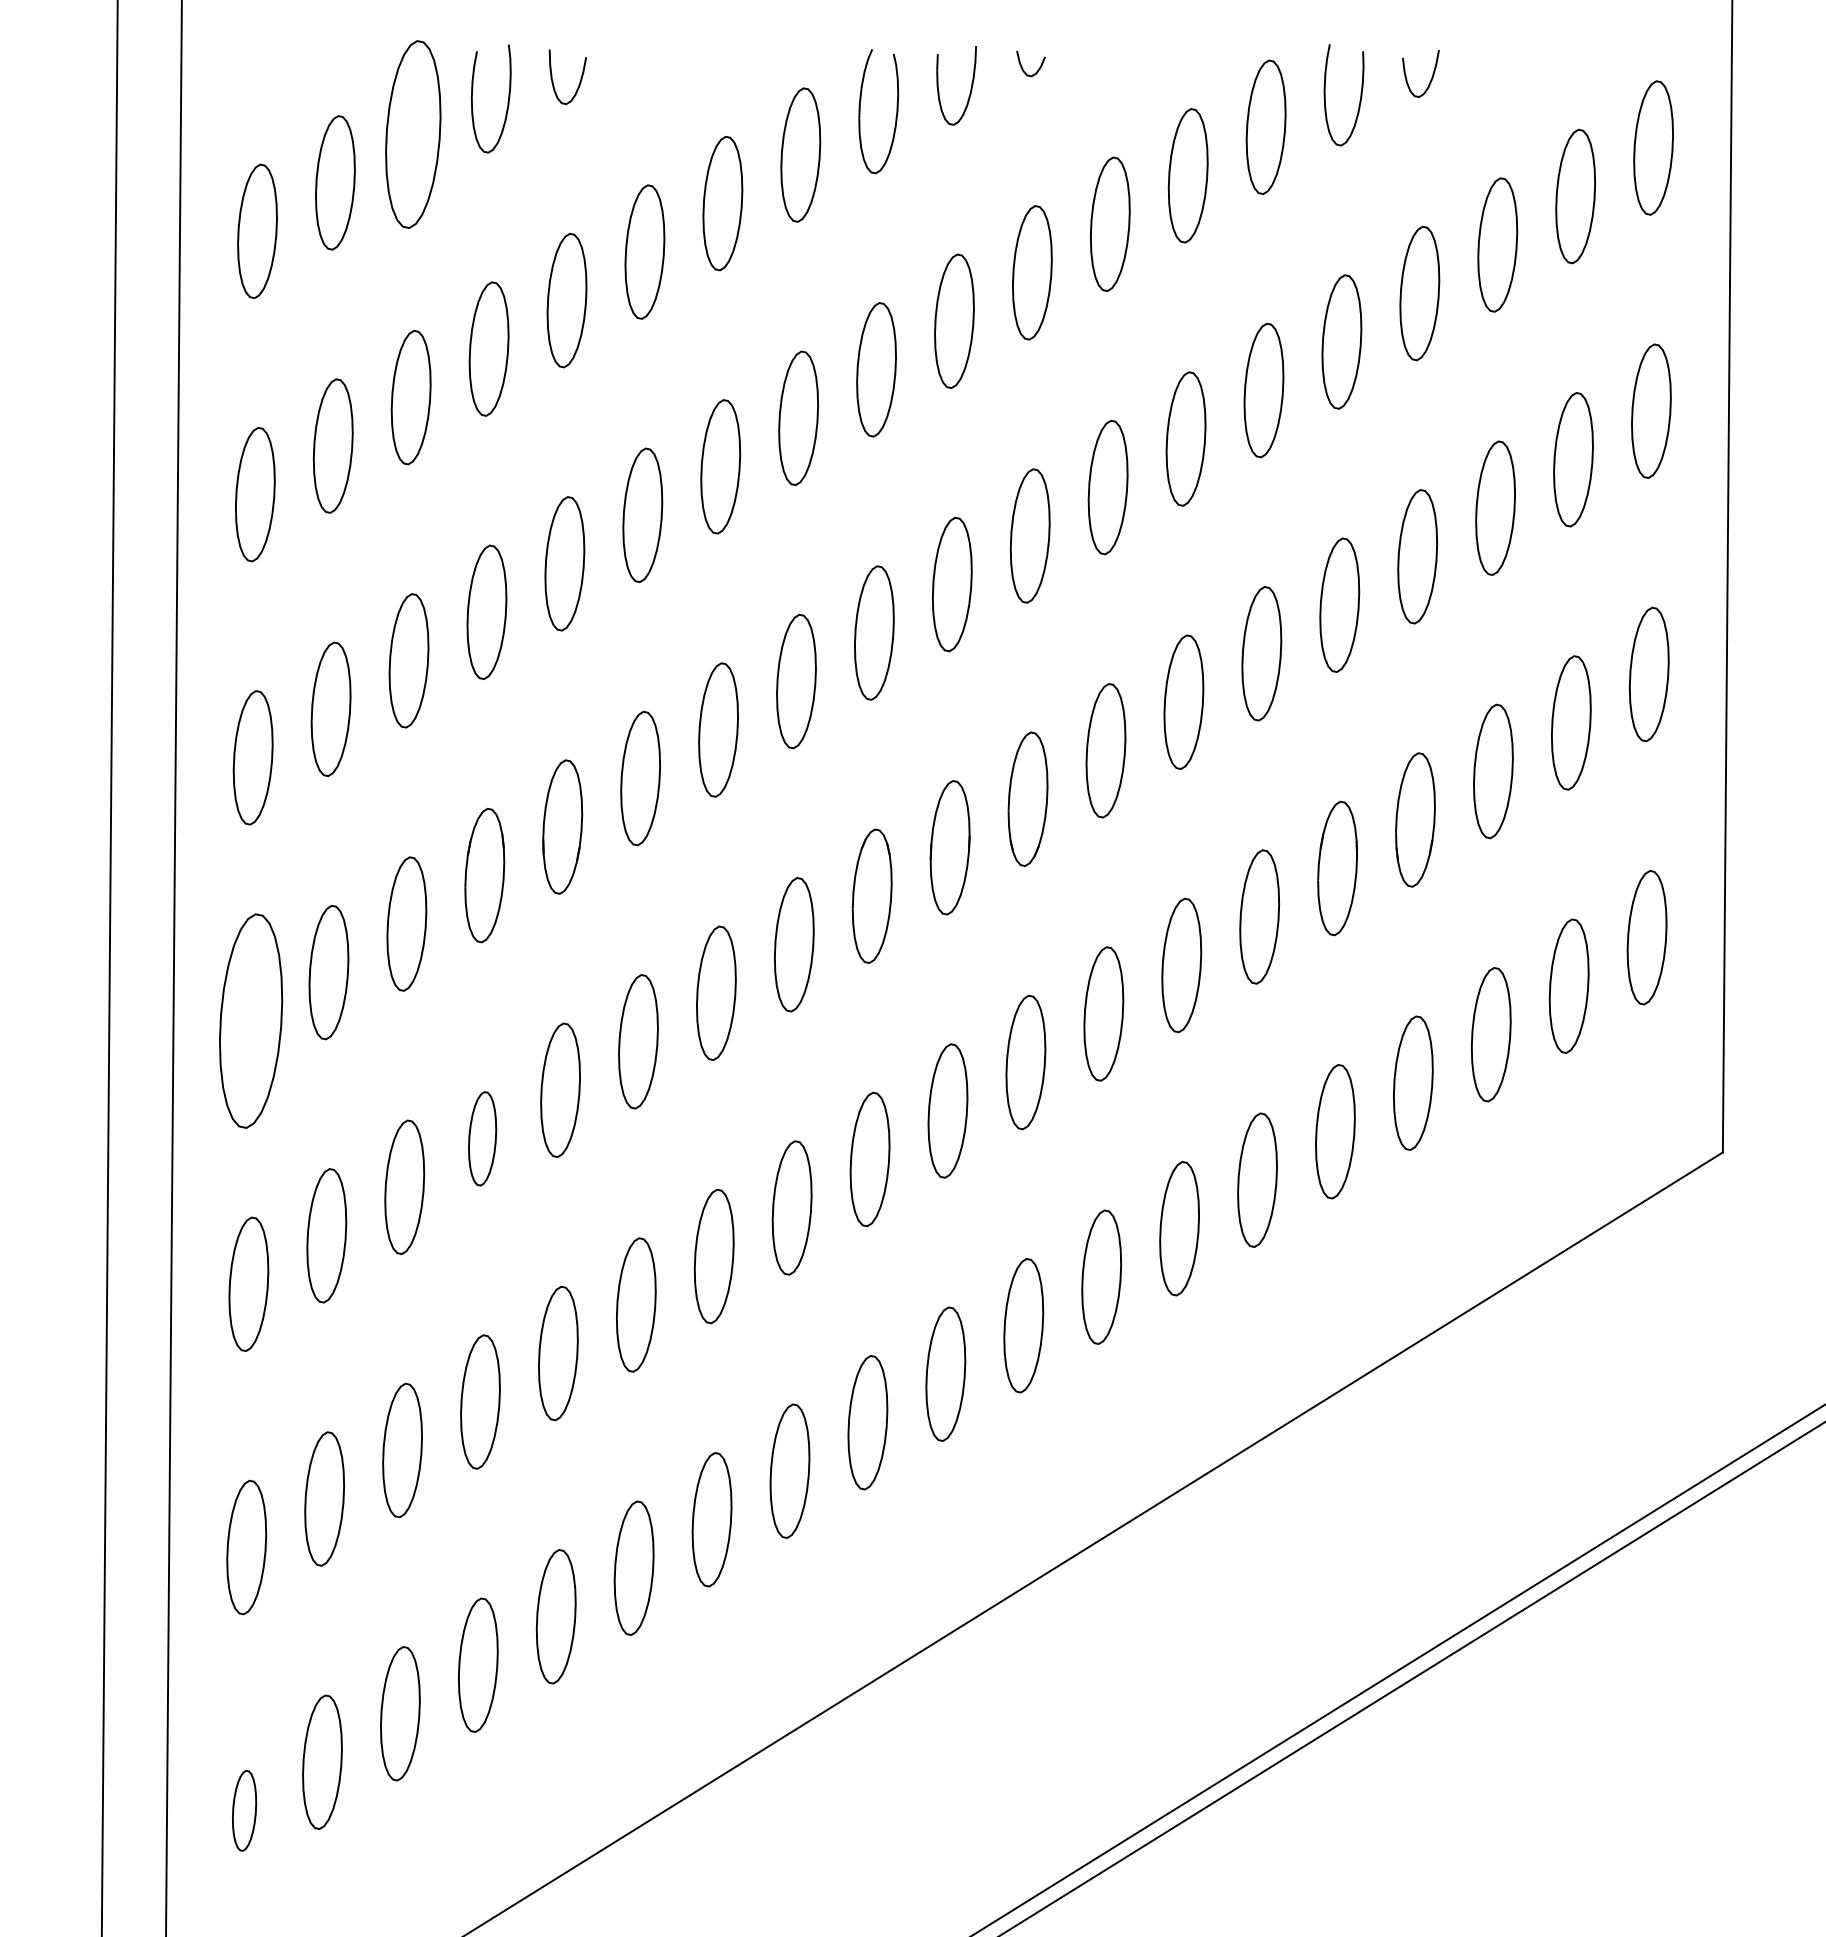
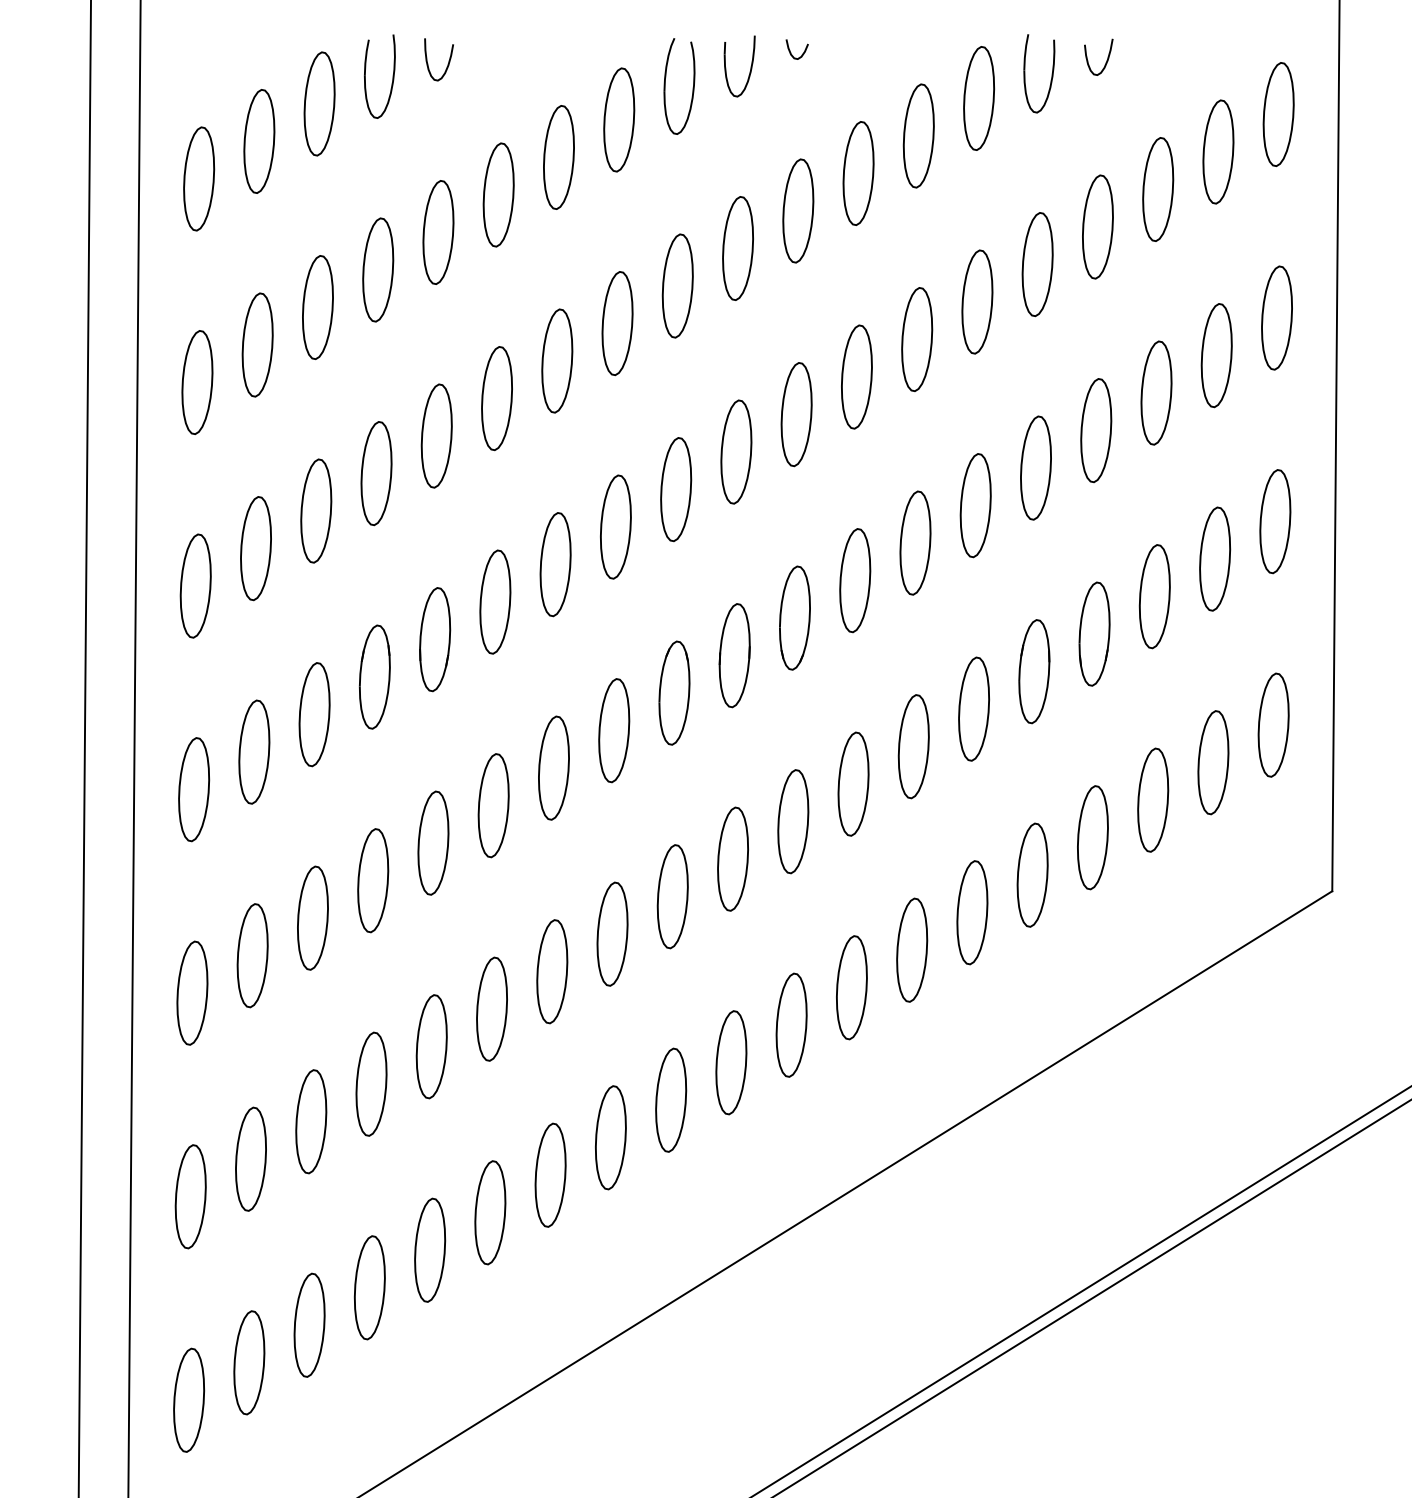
part: (413, 133) -> (319, 103), size x0.71
part: (250, 1020) -> (193, 789), size x0.62
part: (482, 1138) -> (373, 880), size x1.43
part: (244, 1810) -> (189, 1400), size x1.67

